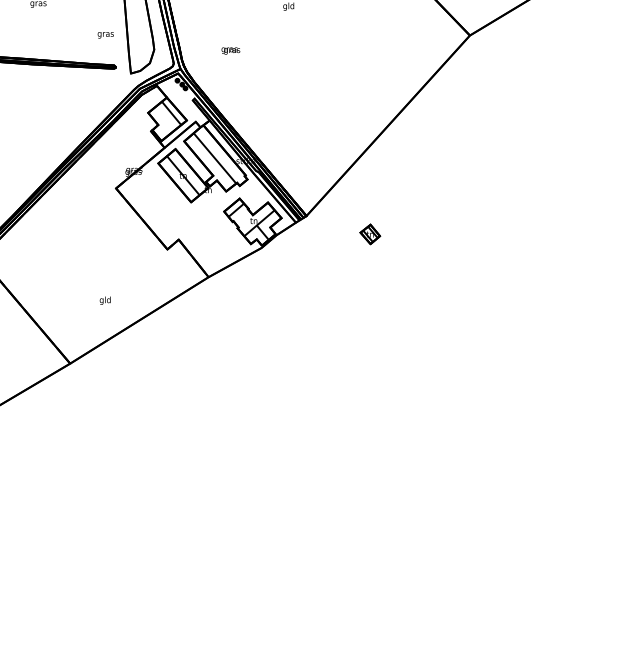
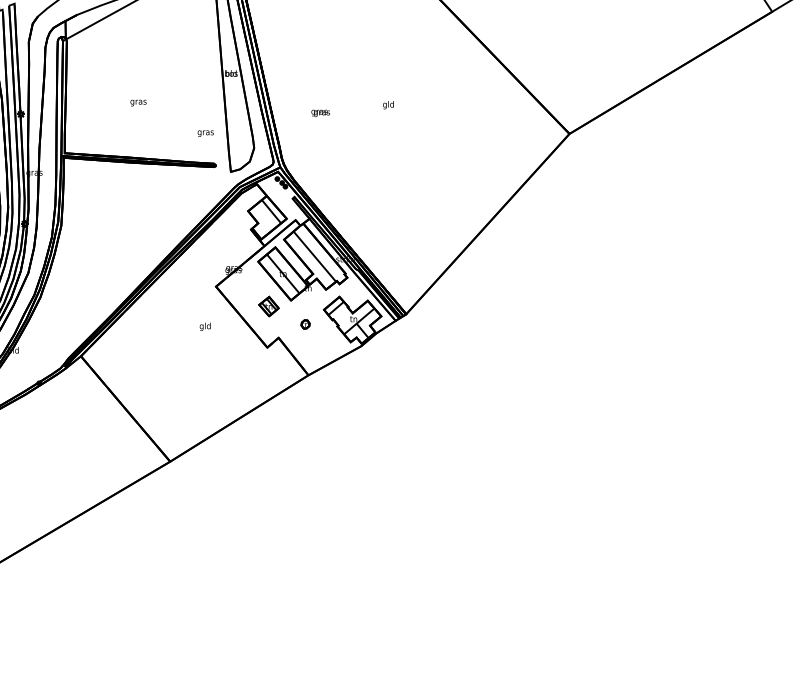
text: (230, 51) -> (320, 113), moved
part: (205, 226) -> (305, 324), added
part: (369, 234) -> (268, 306), moved
text: (104, 300) -> (204, 326), moved

